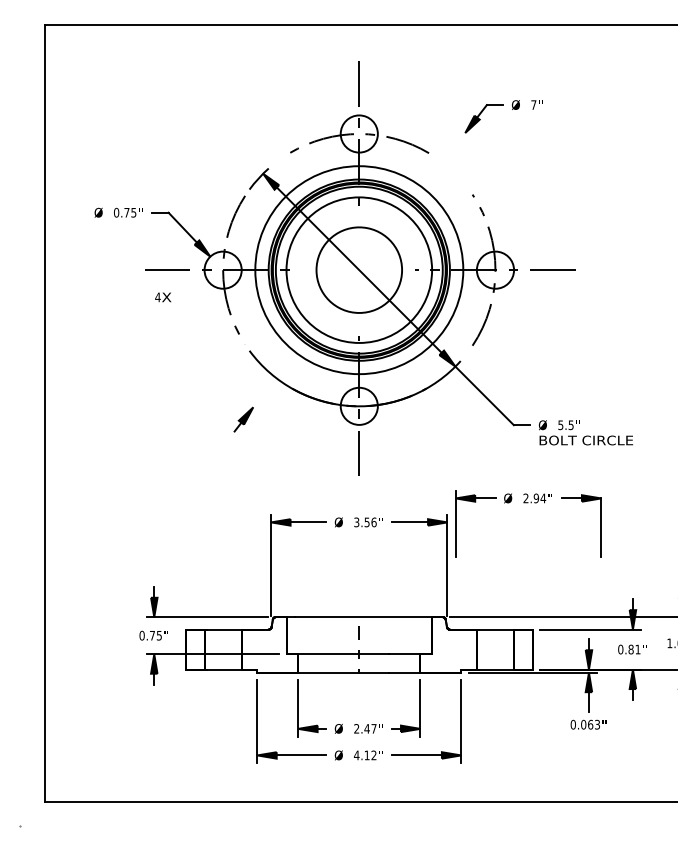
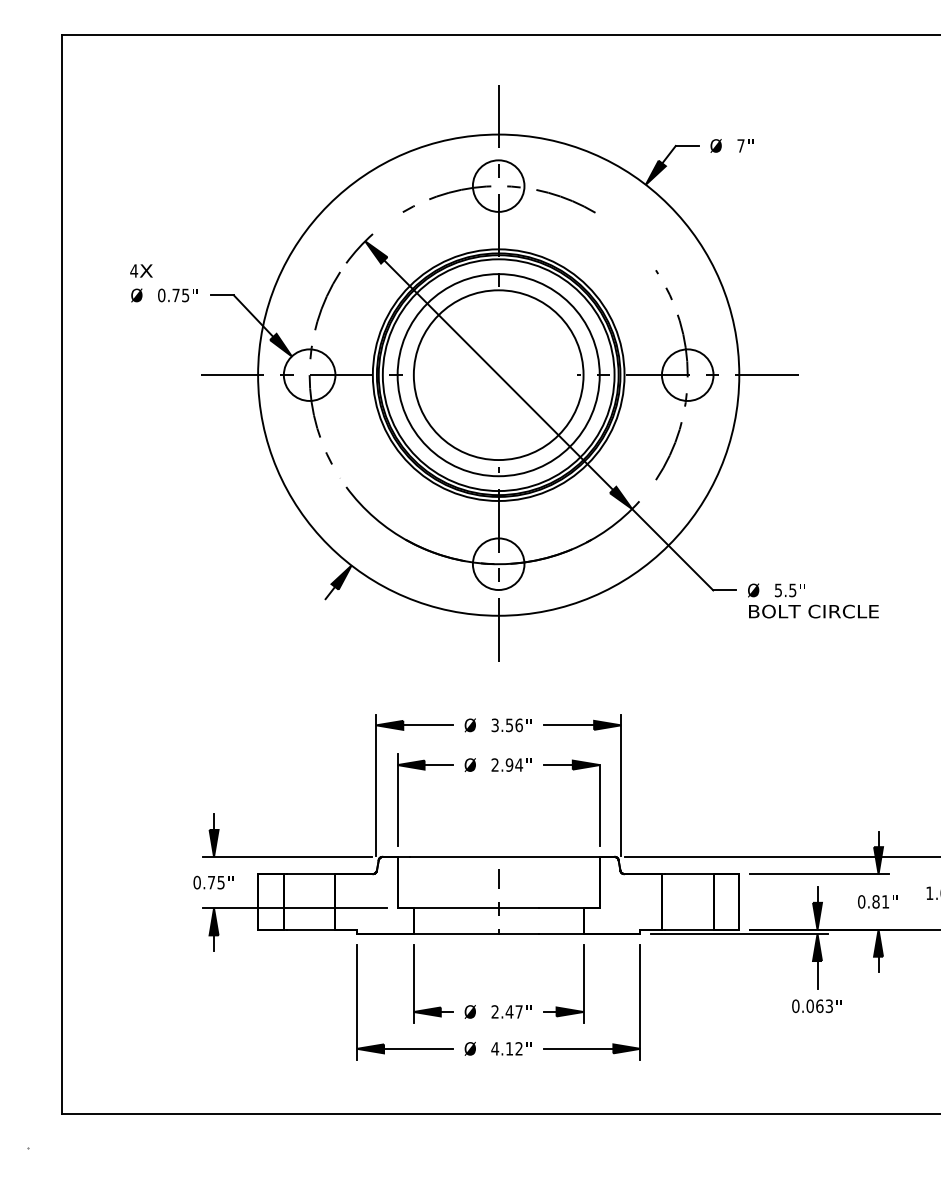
circle: (359, 269) -> (498, 374), size x1.67
circle: (359, 270) -> (498, 375), size x1.43
text: (163, 297) -> (141, 270), moved
part: (528, 503) -> (498, 771), moved

